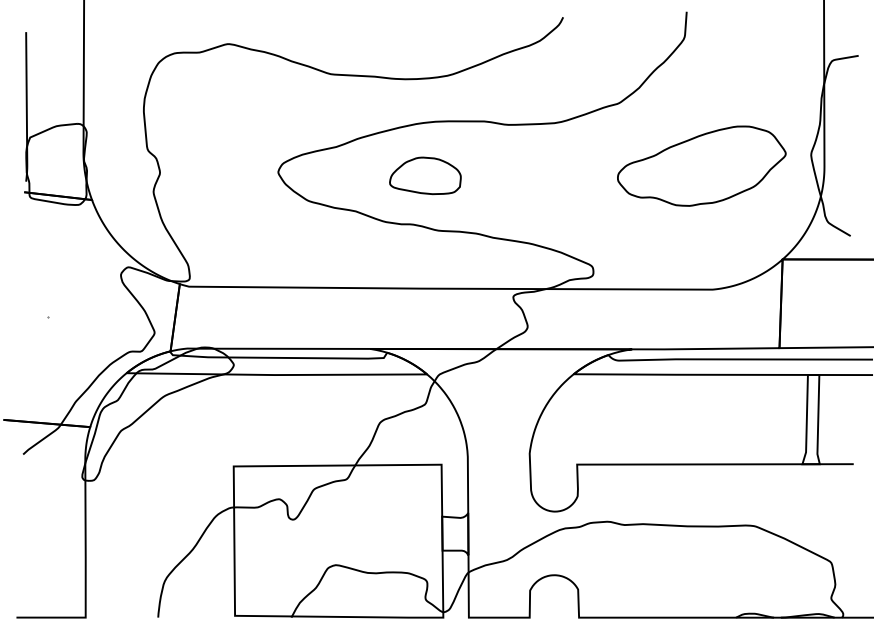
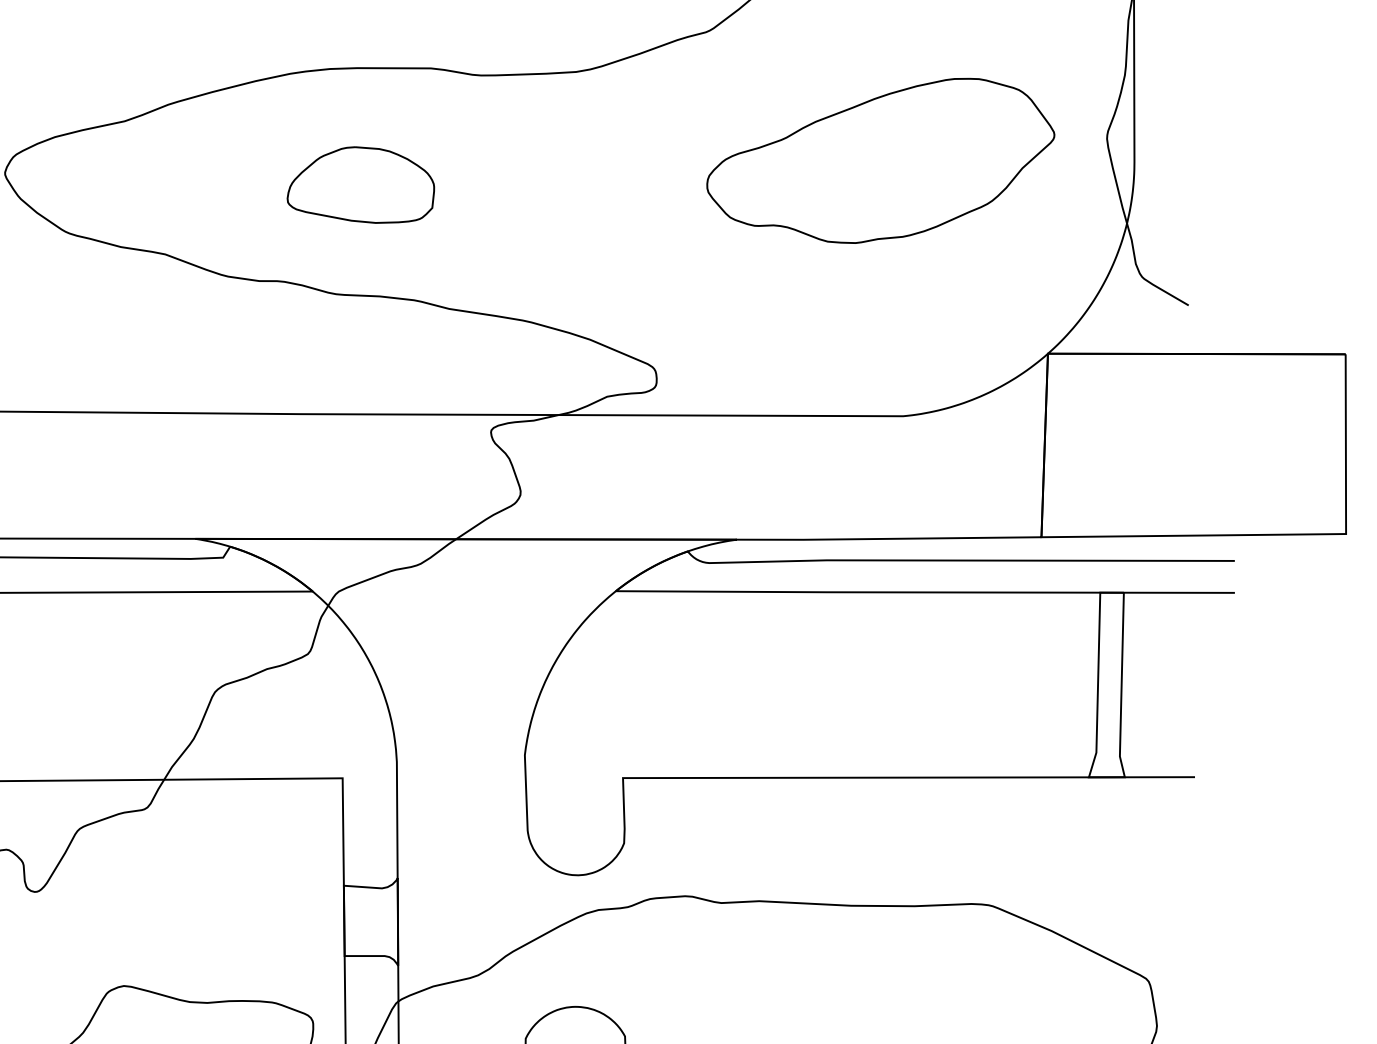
part: (425, 175) -> (361, 184), moved

